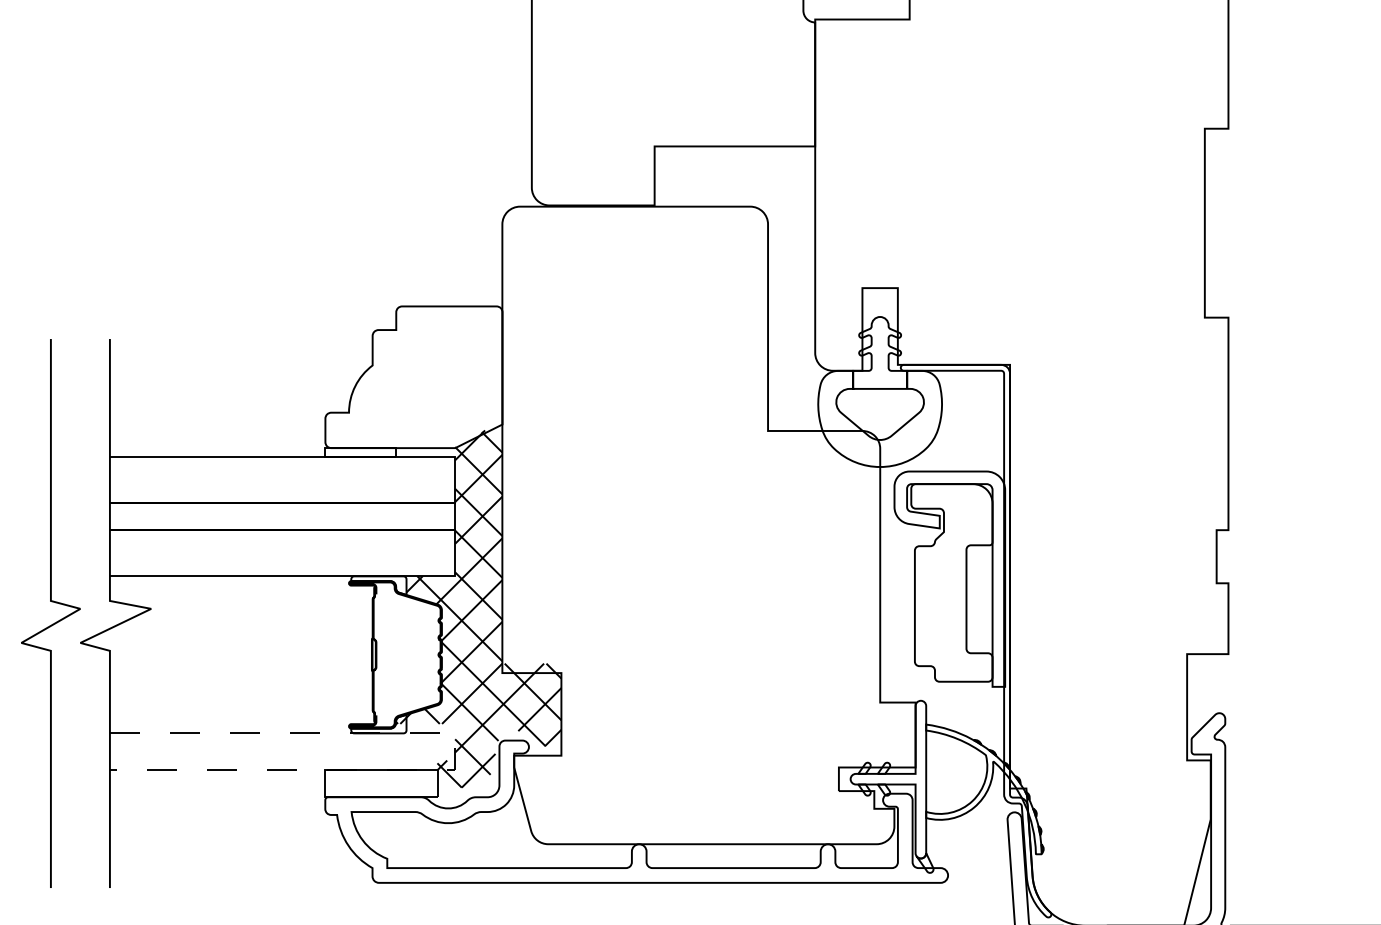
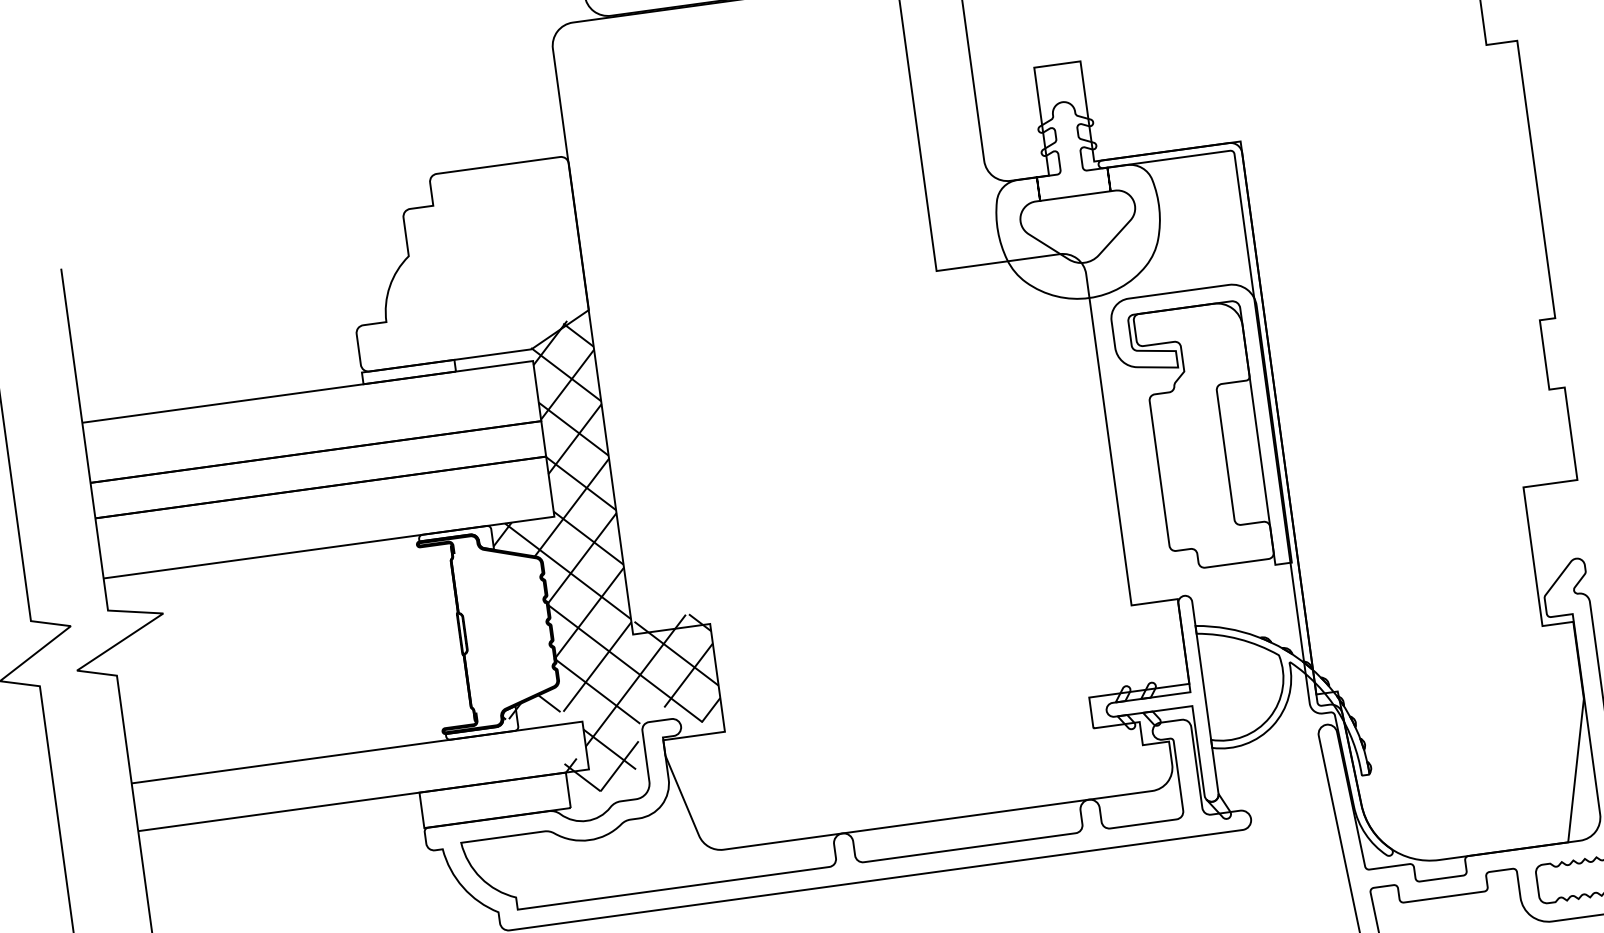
line: (455, 752) -> (586, 746), dashed -> solid

